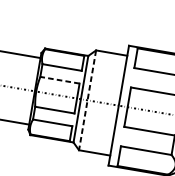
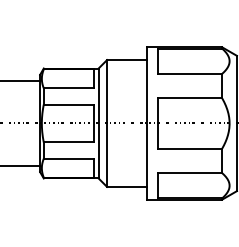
line: (59, 80) -> (68, 104), dashed -> solid
line: (87, 100) -> (107, 123), dashed -> solid

